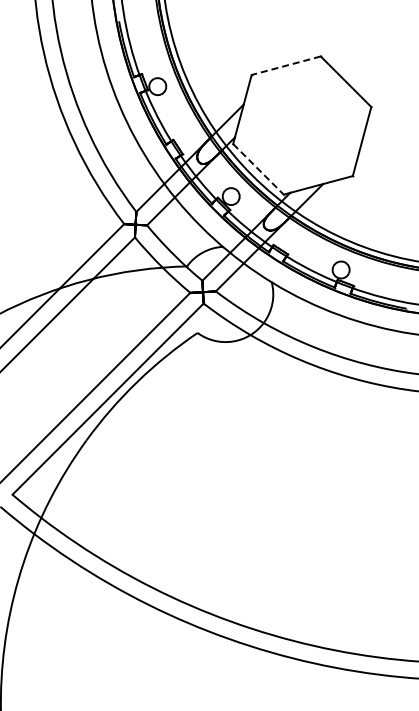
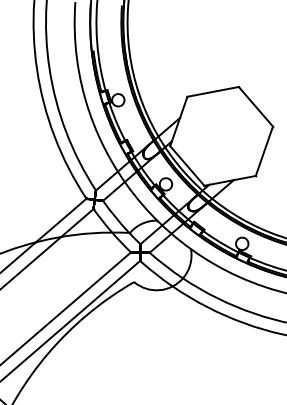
line: (286, 65) -> (213, 91), dashed -> solid
line: (258, 169) -> (187, 166), dashed -> solid

